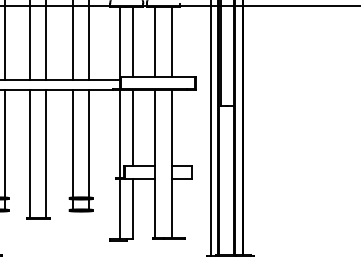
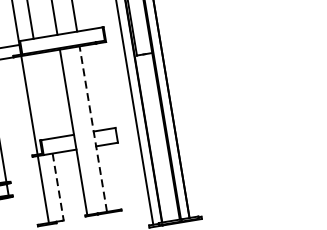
line: (133, 128) -> (43, 96), removed
line: (172, 164) -> (93, 129), solid -> dashed
line: (133, 209) -> (58, 187), solid -> dashed

